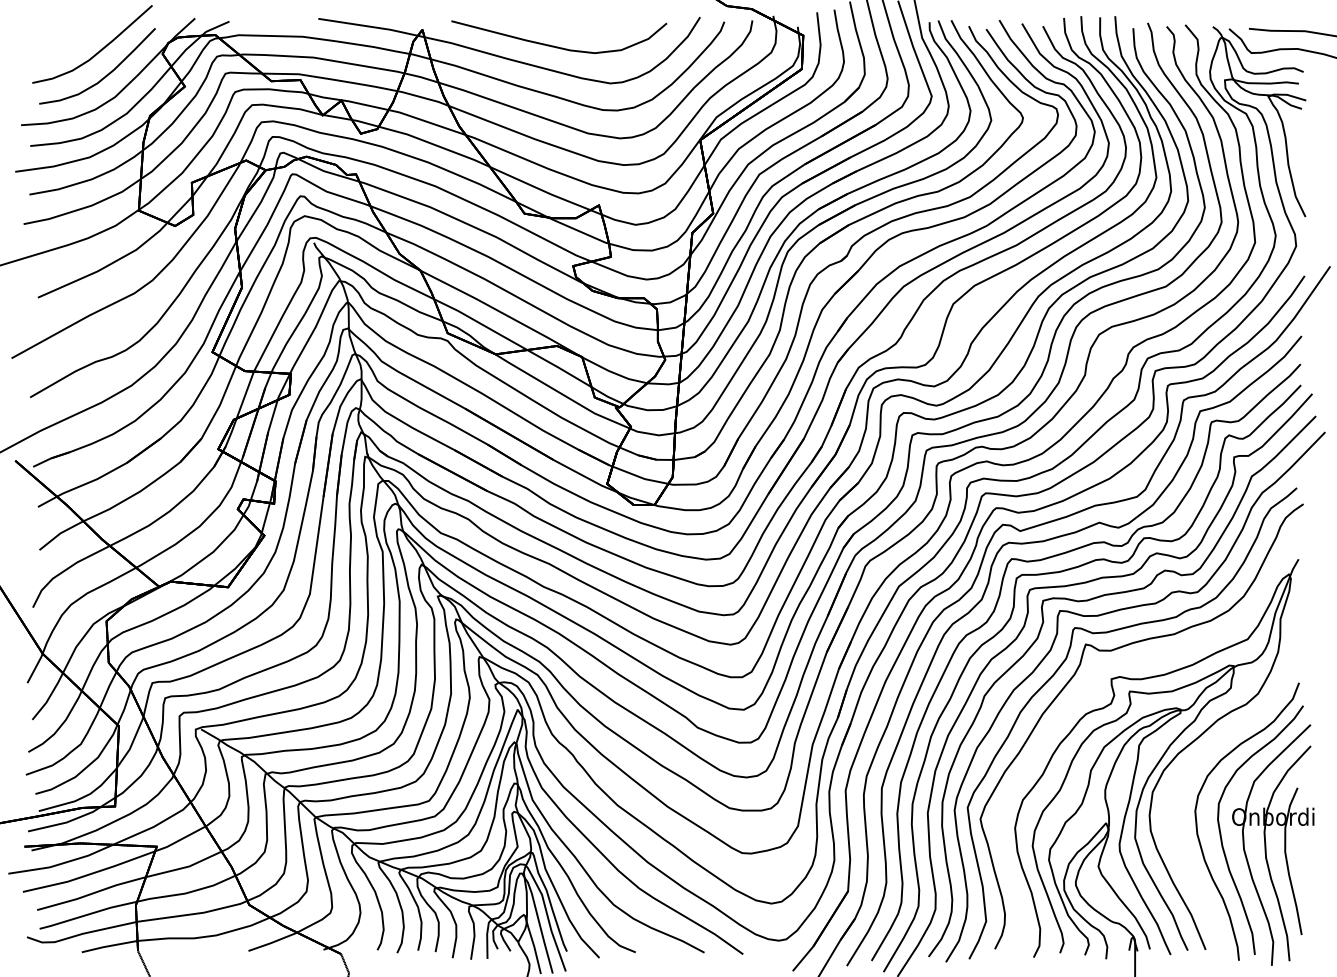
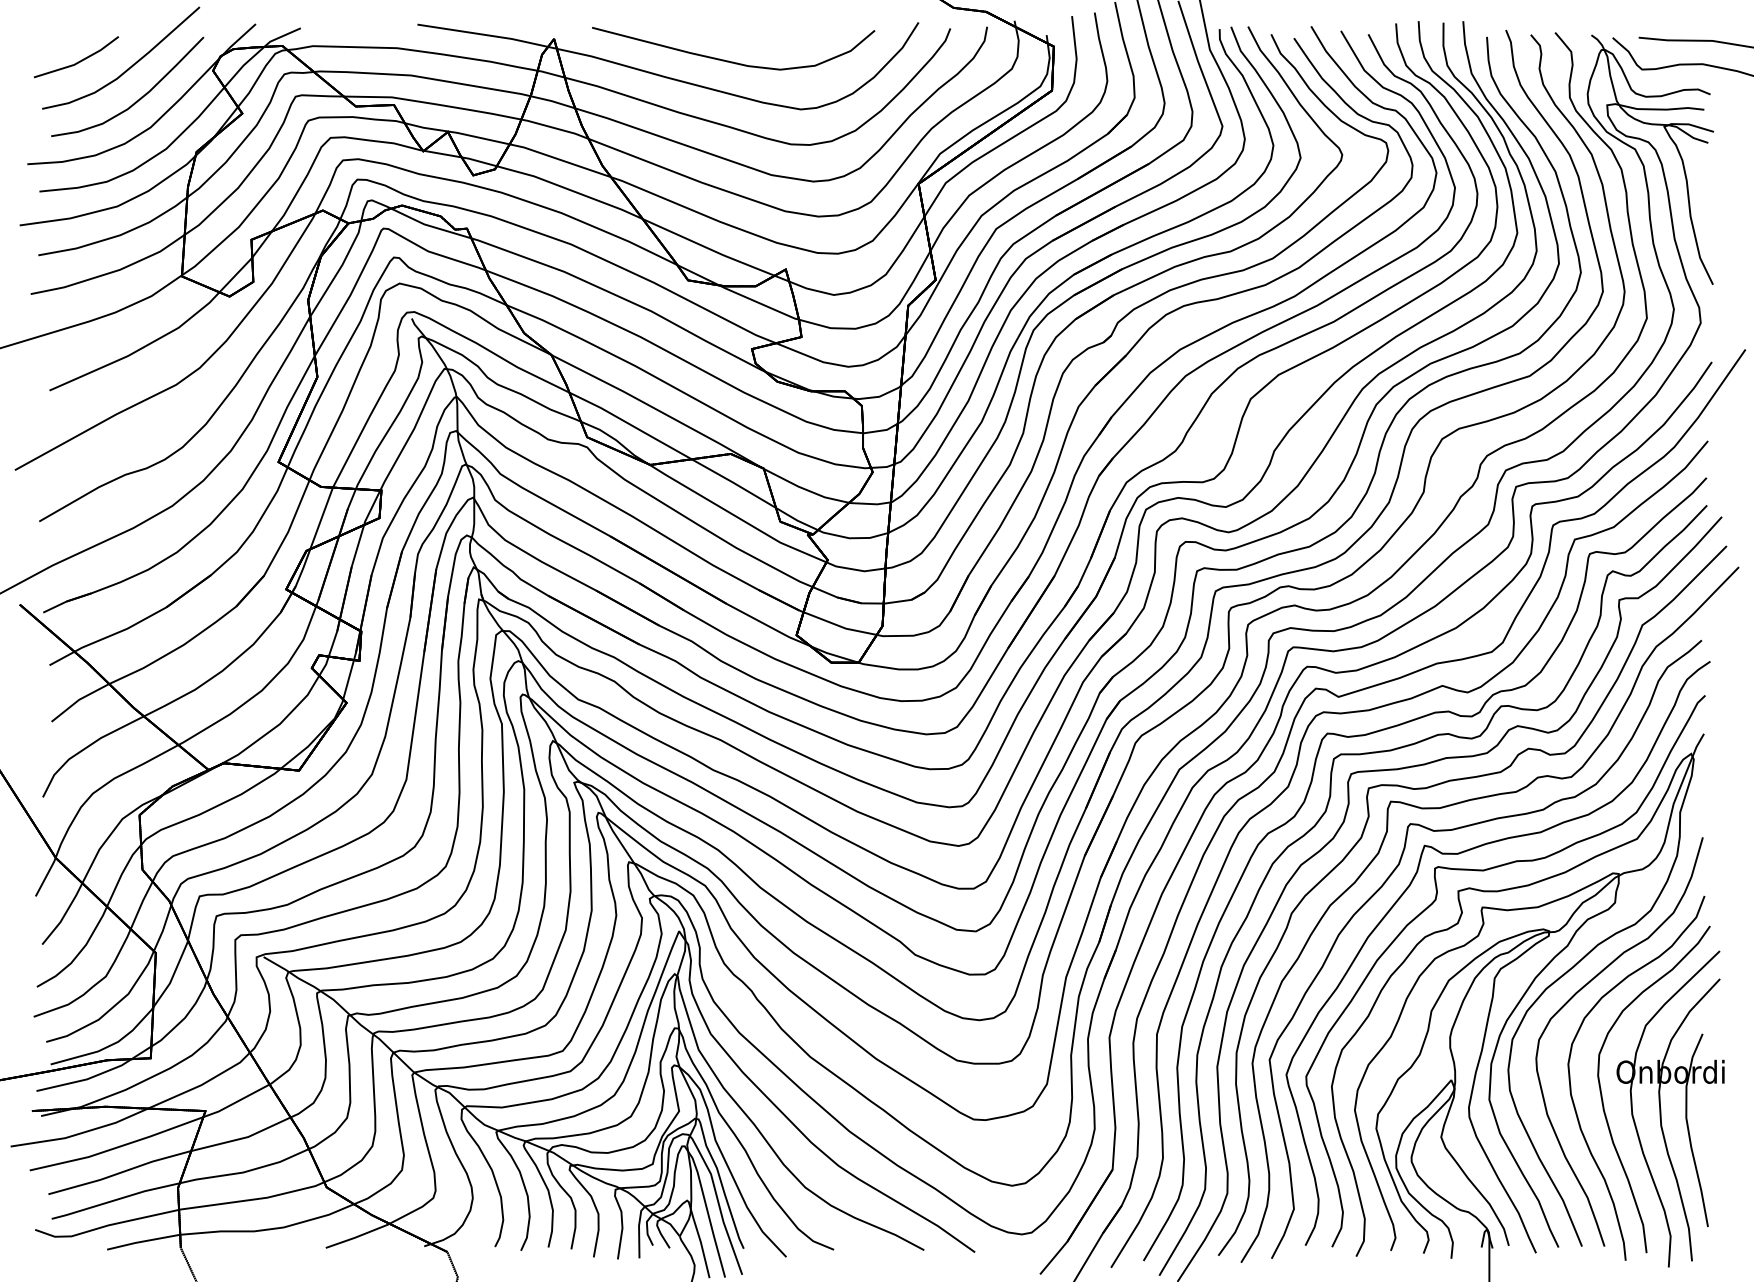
part: (57, 43) -> (75, 57), added
part: (1182, 774) -> (1551, 1016), added

